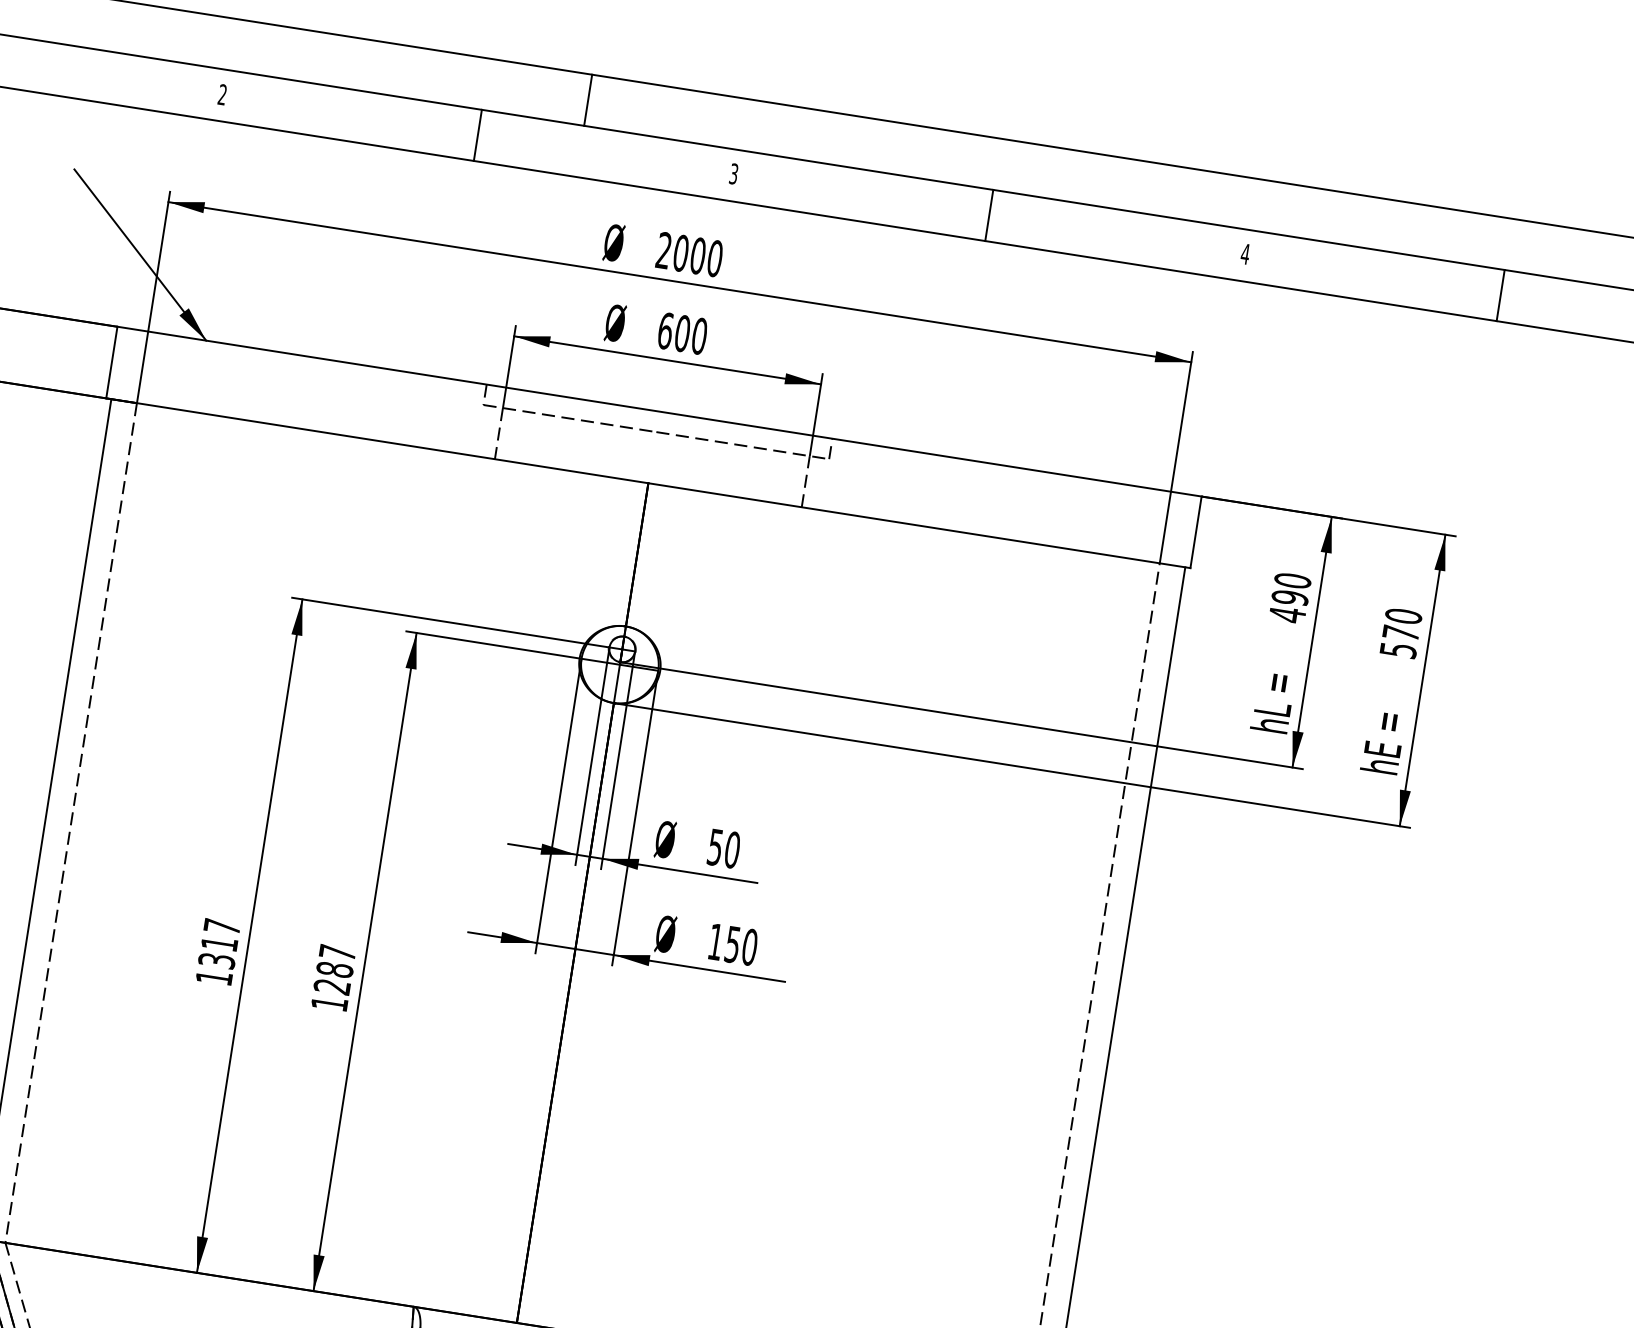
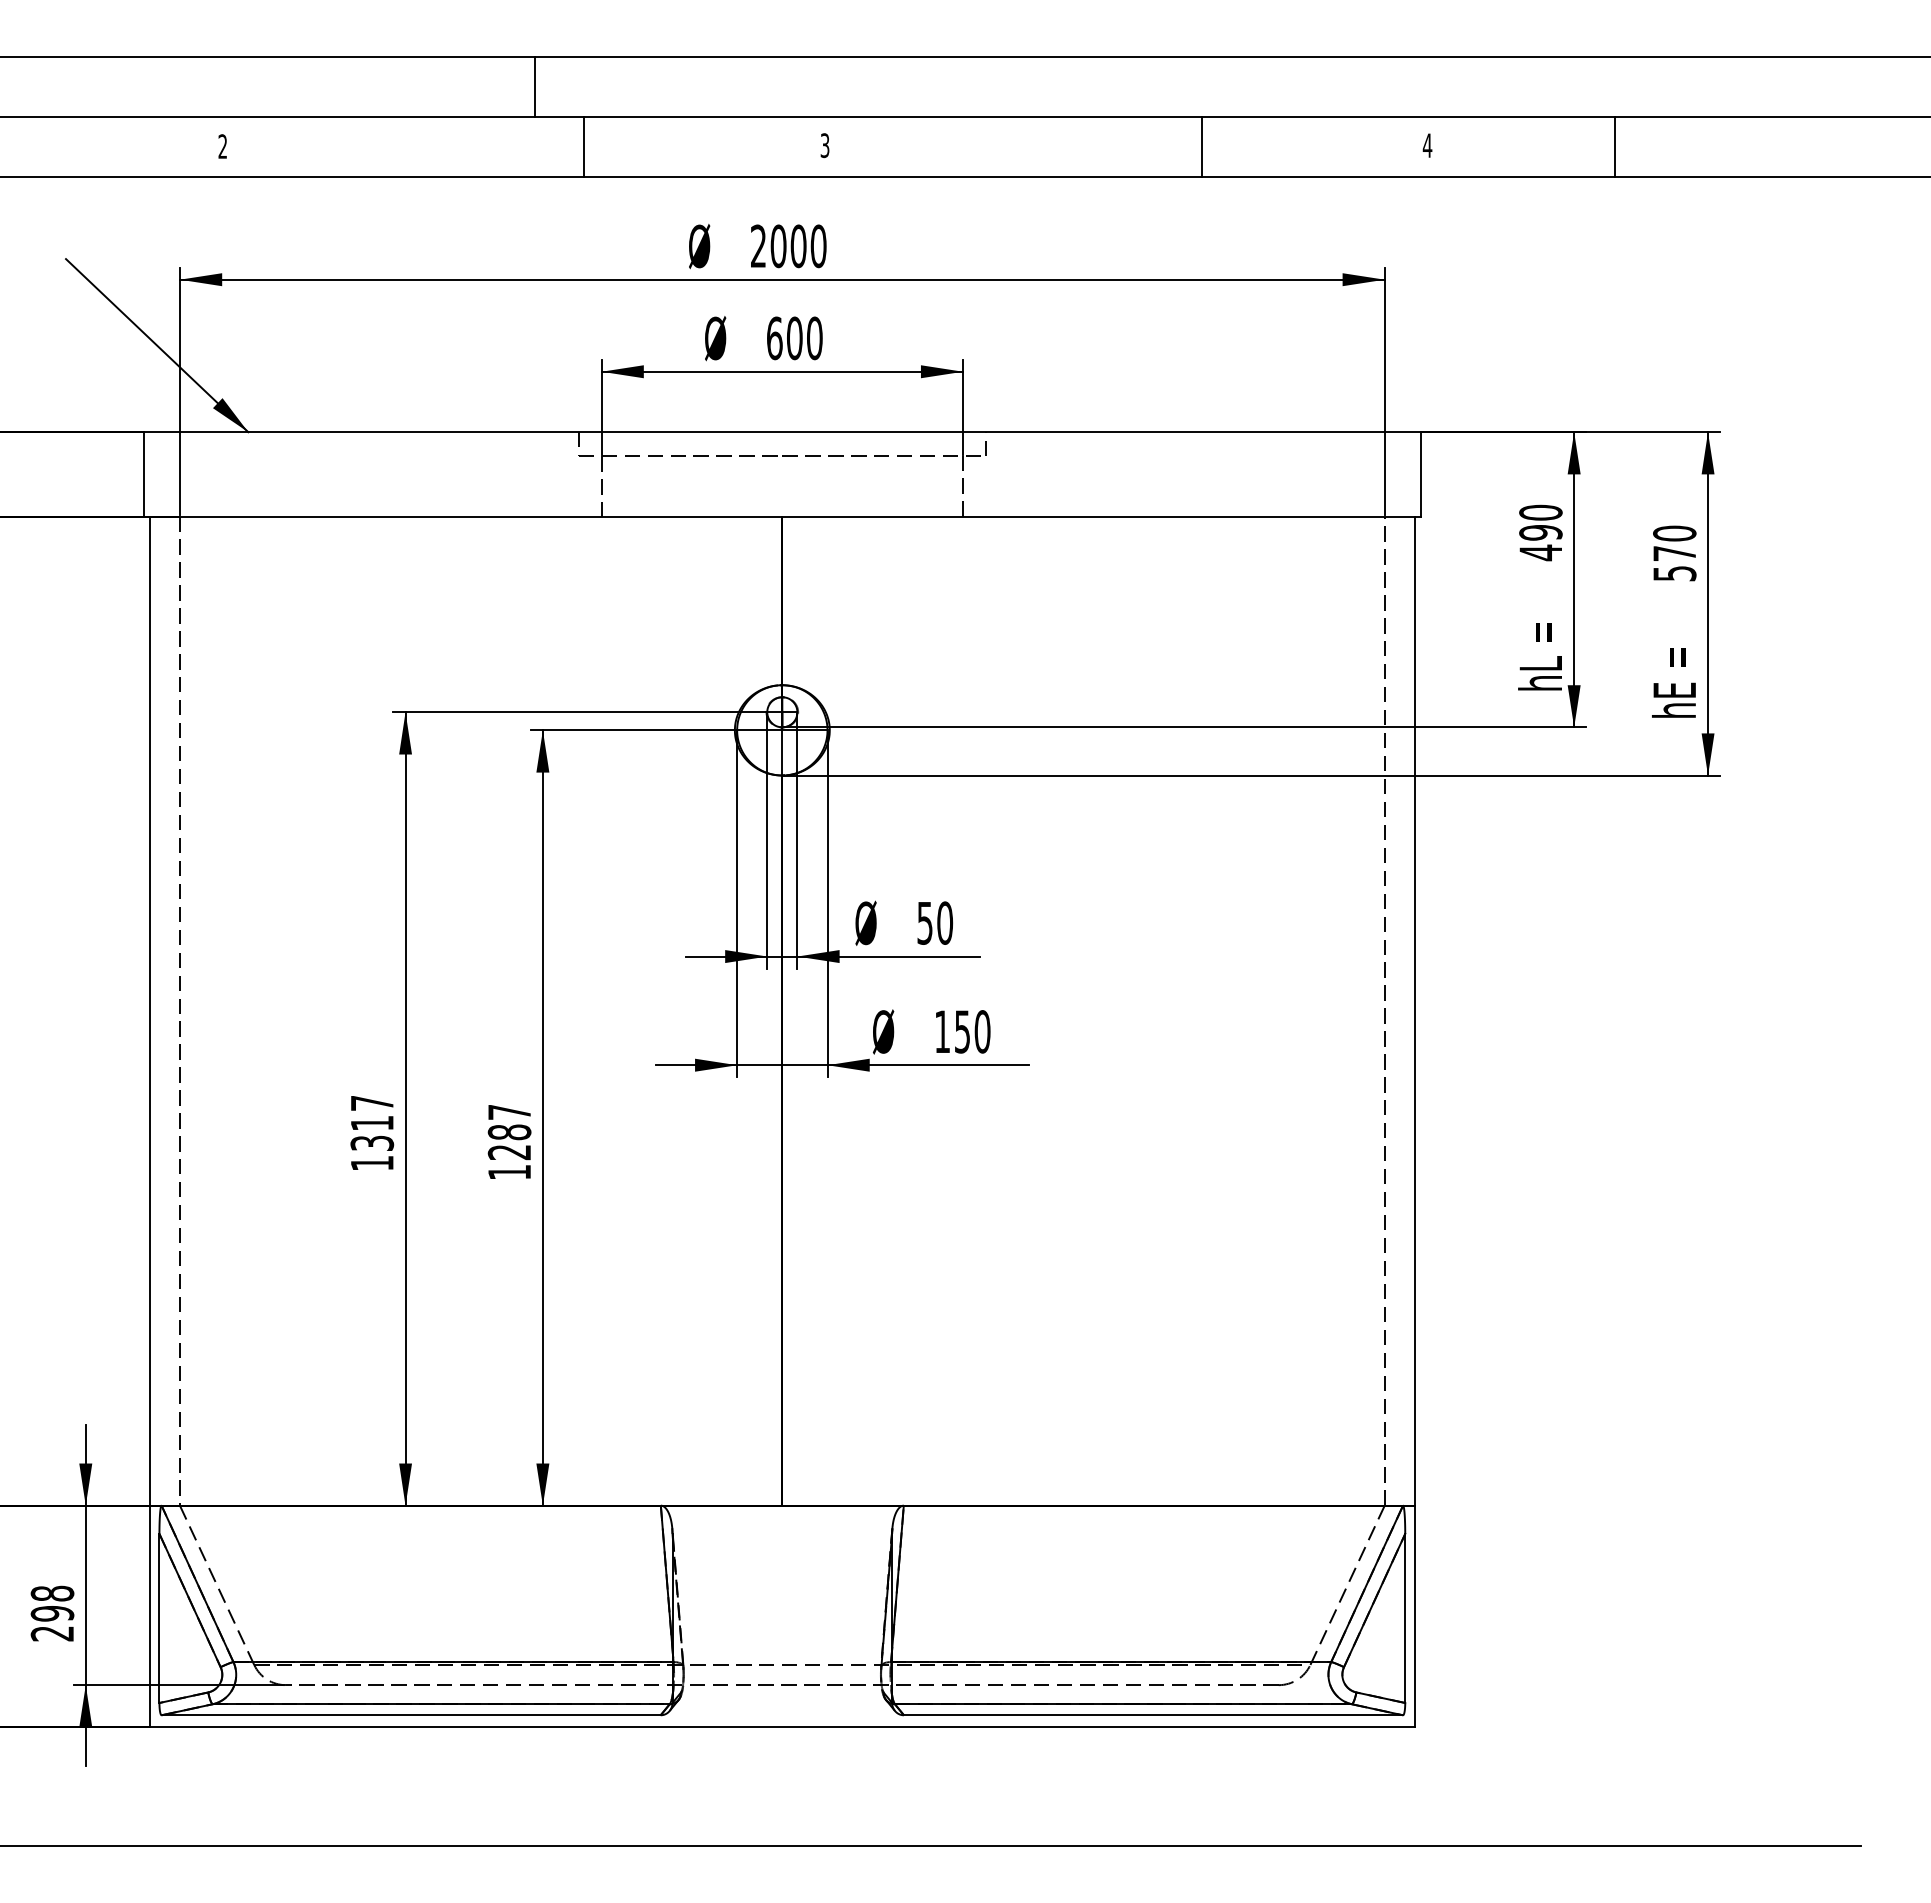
line: (588, 99) -> (535, 86), moved
line: (477, 135) -> (583, 147), moved
line: (989, 215) -> (1202, 147), moved
line: (1500, 295) -> (1614, 147), moved

